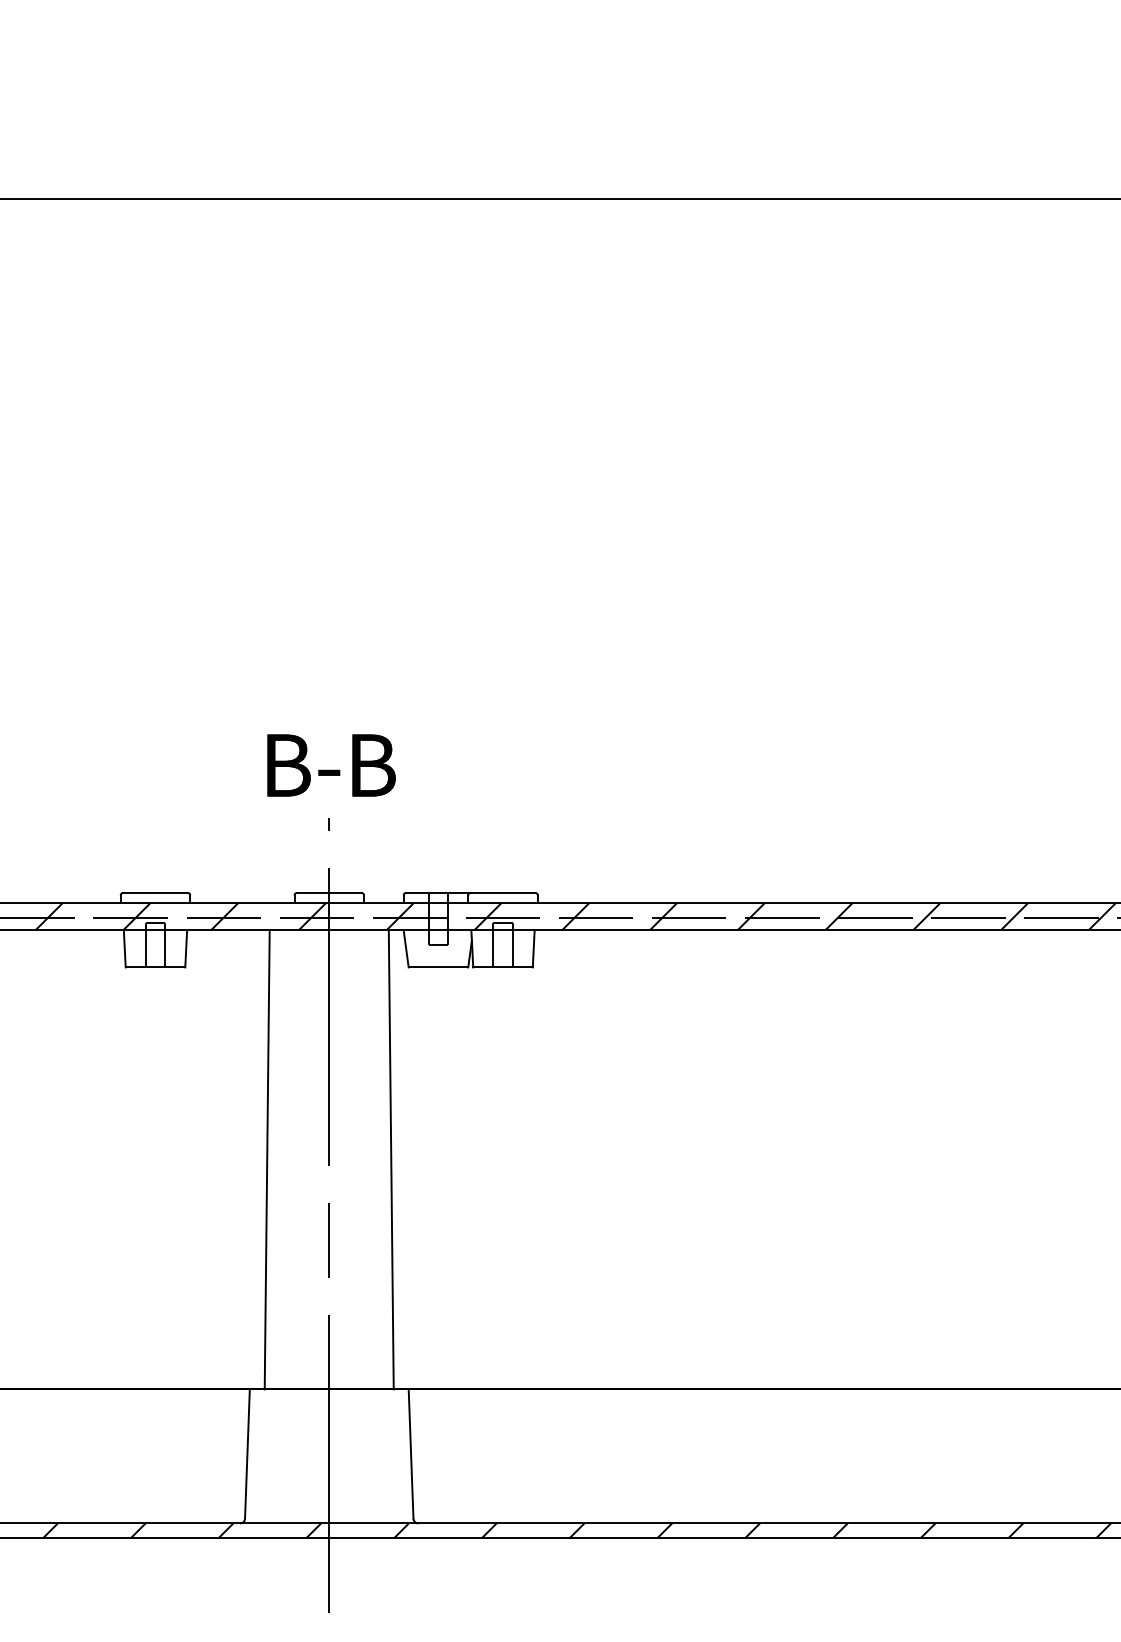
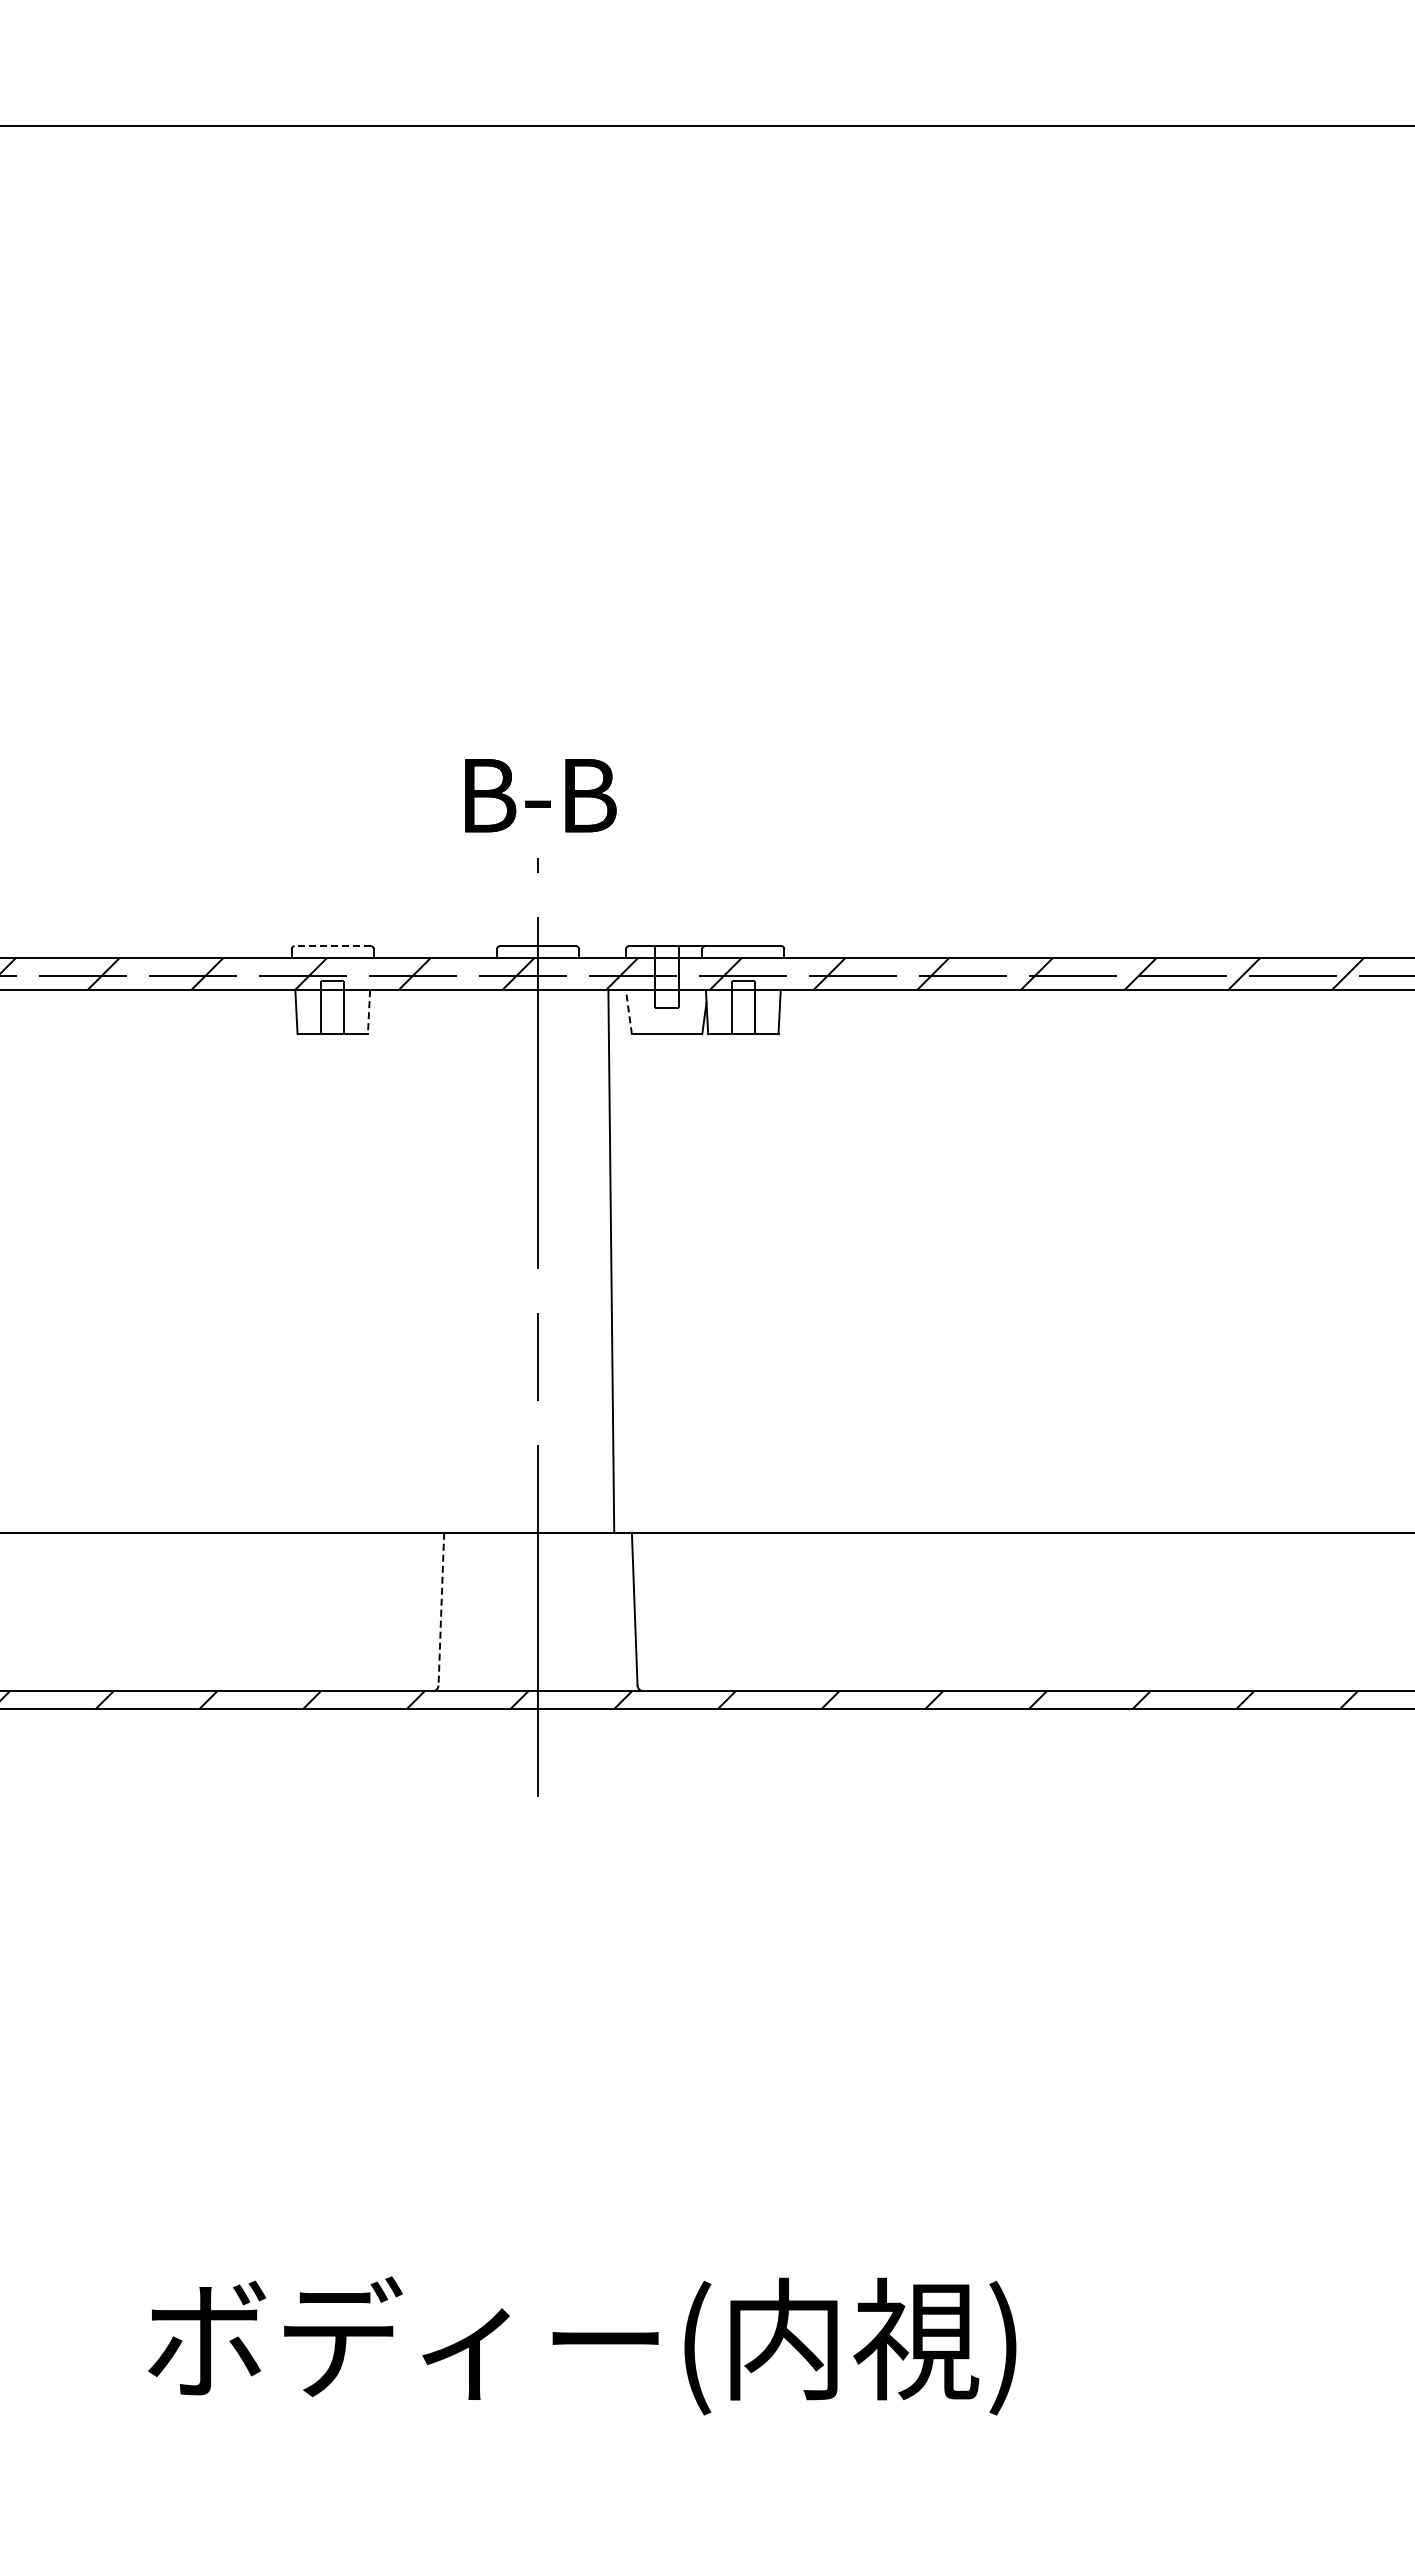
line: (155, 893) -> (332, 946), solid -> dashed
line: (405, 948) -> (628, 1011), solid -> dashed
line: (186, 949) -> (369, 1012), solid -> dashed
line: (267, 1159) -> (464, 1261), removed
line: (247, 1454) -> (441, 1609), solid -> dashed

